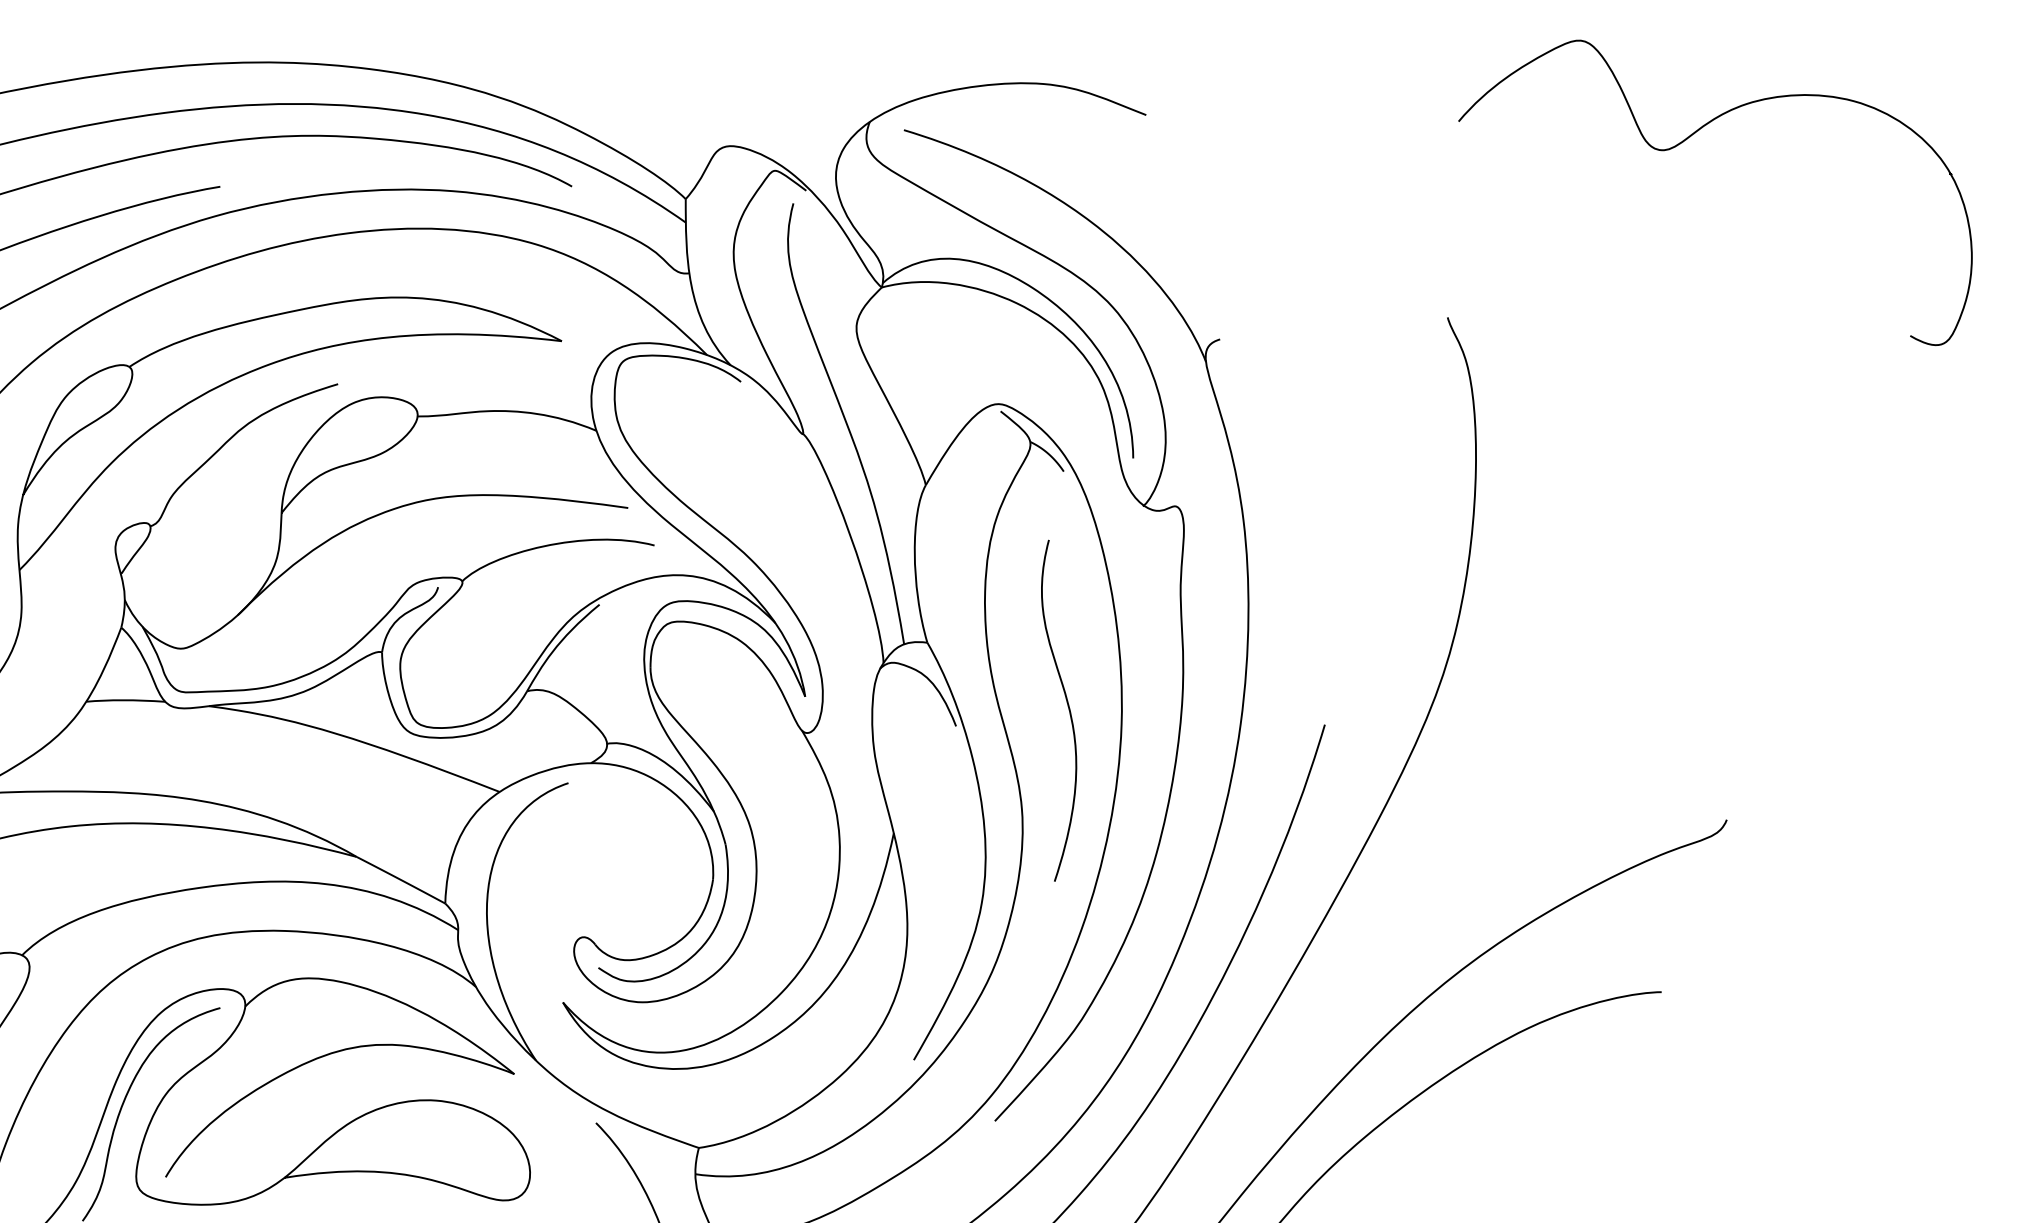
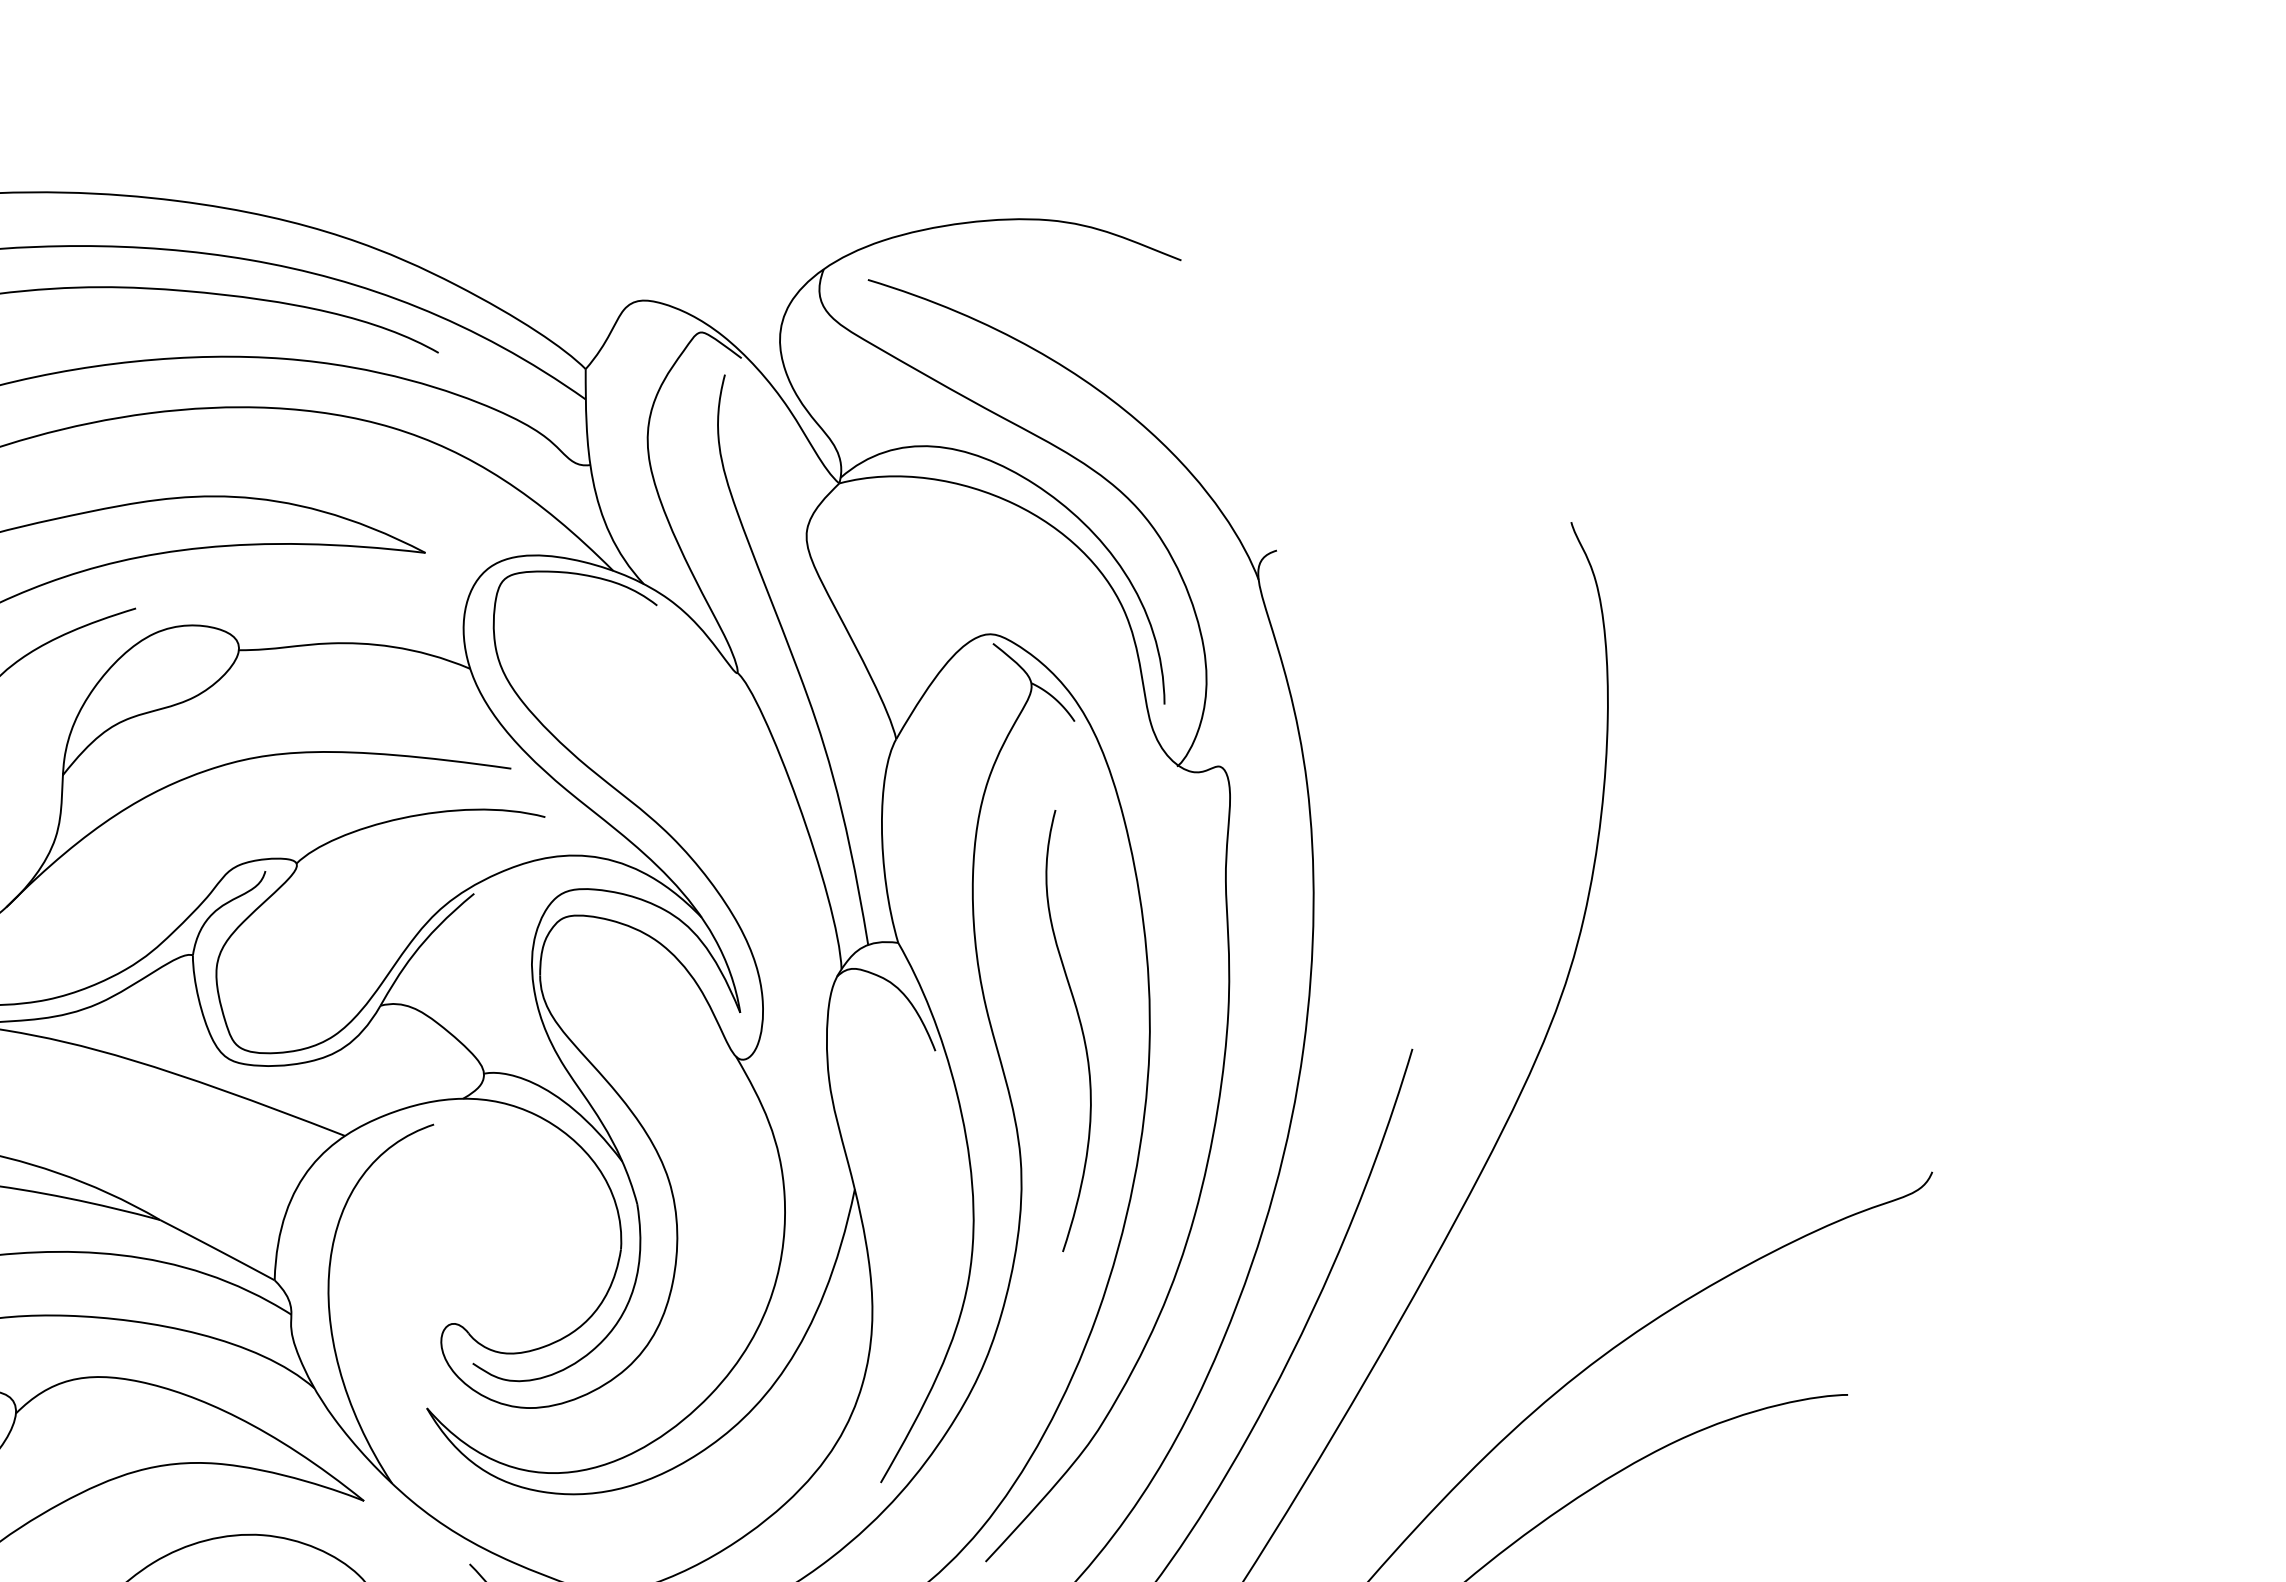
part: (1683, 142) -> (1876, 295), removed

